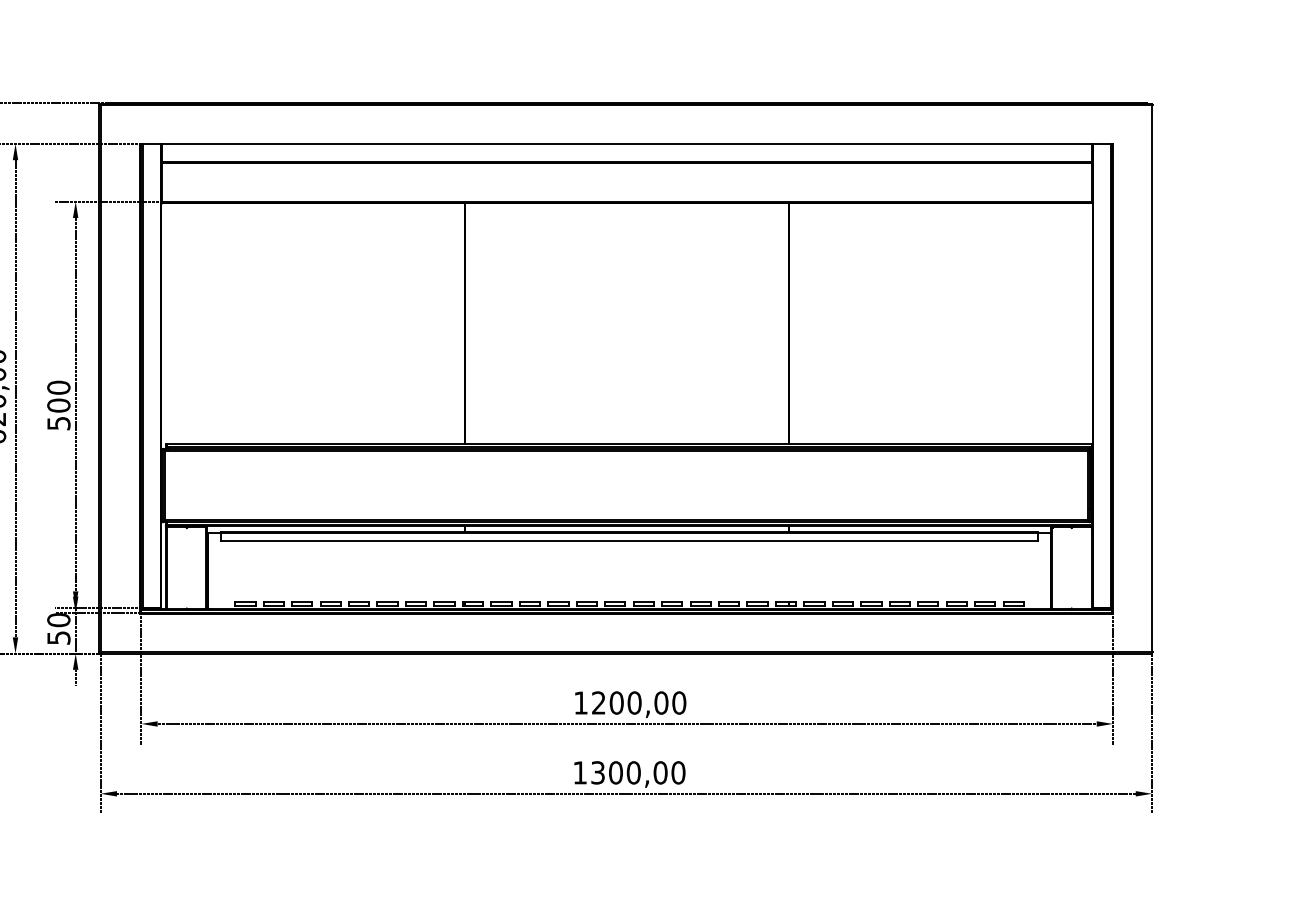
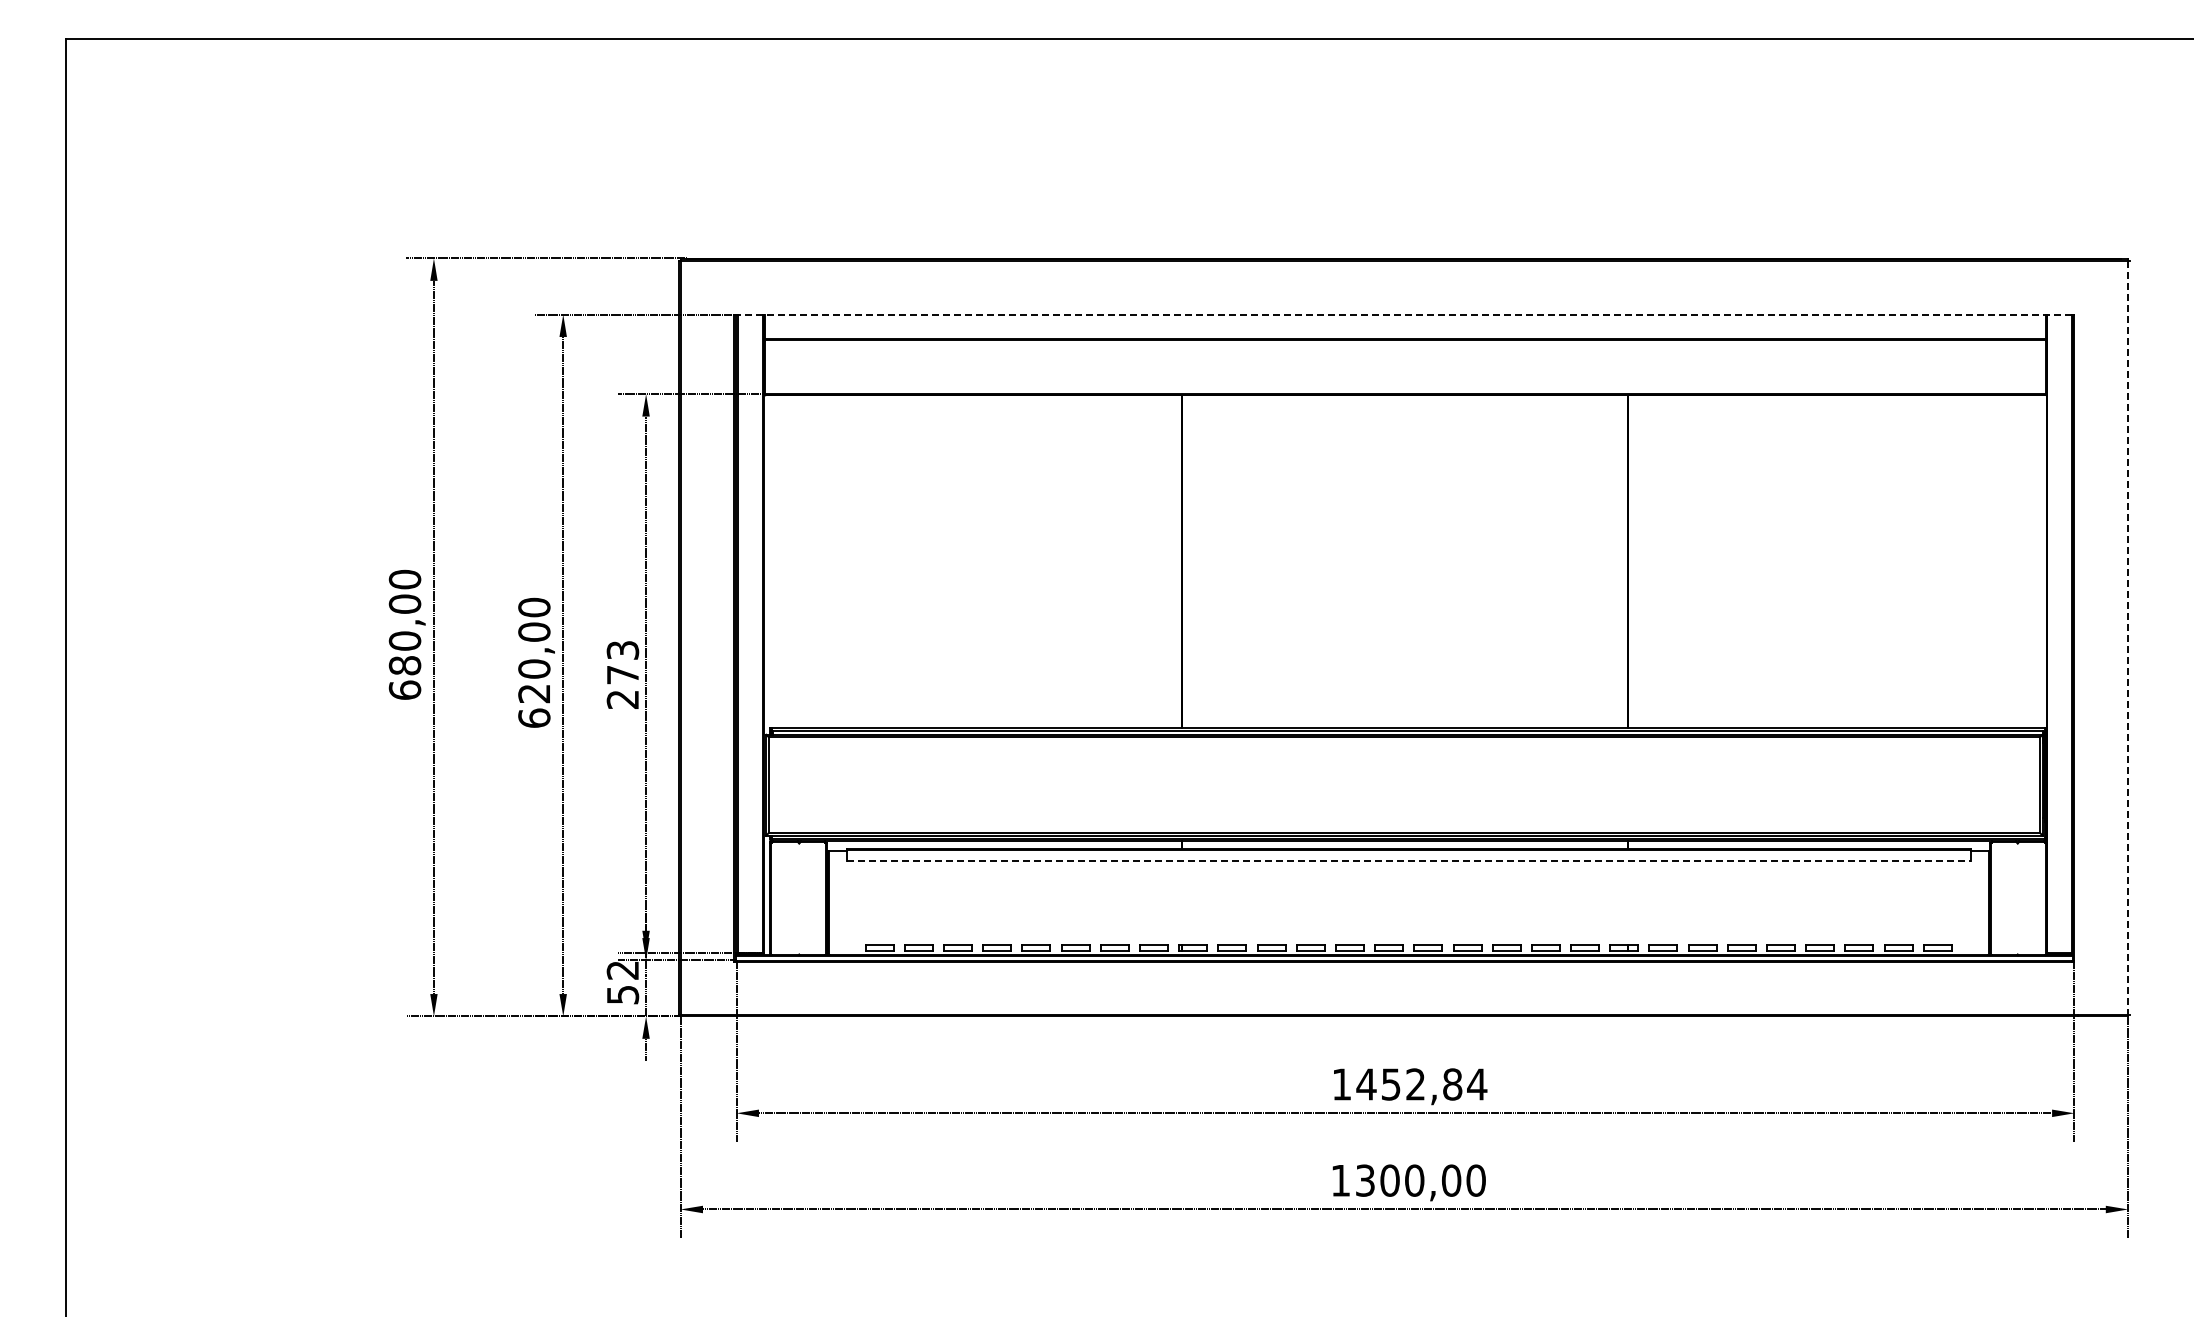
line: (626, 143) -> (1404, 314), solid -> dashed
line: (1152, 378) -> (2128, 637), solid -> dashed
text: (58, 405) -> (622, 674), 500 -> 273
line: (630, 540) -> (1409, 860), solid -> dashed
text: (58, 619) -> (622, 969), 50 -> 52
text: (638, 703) -> (1421, 1084), 1200,00 -> 1452,84

